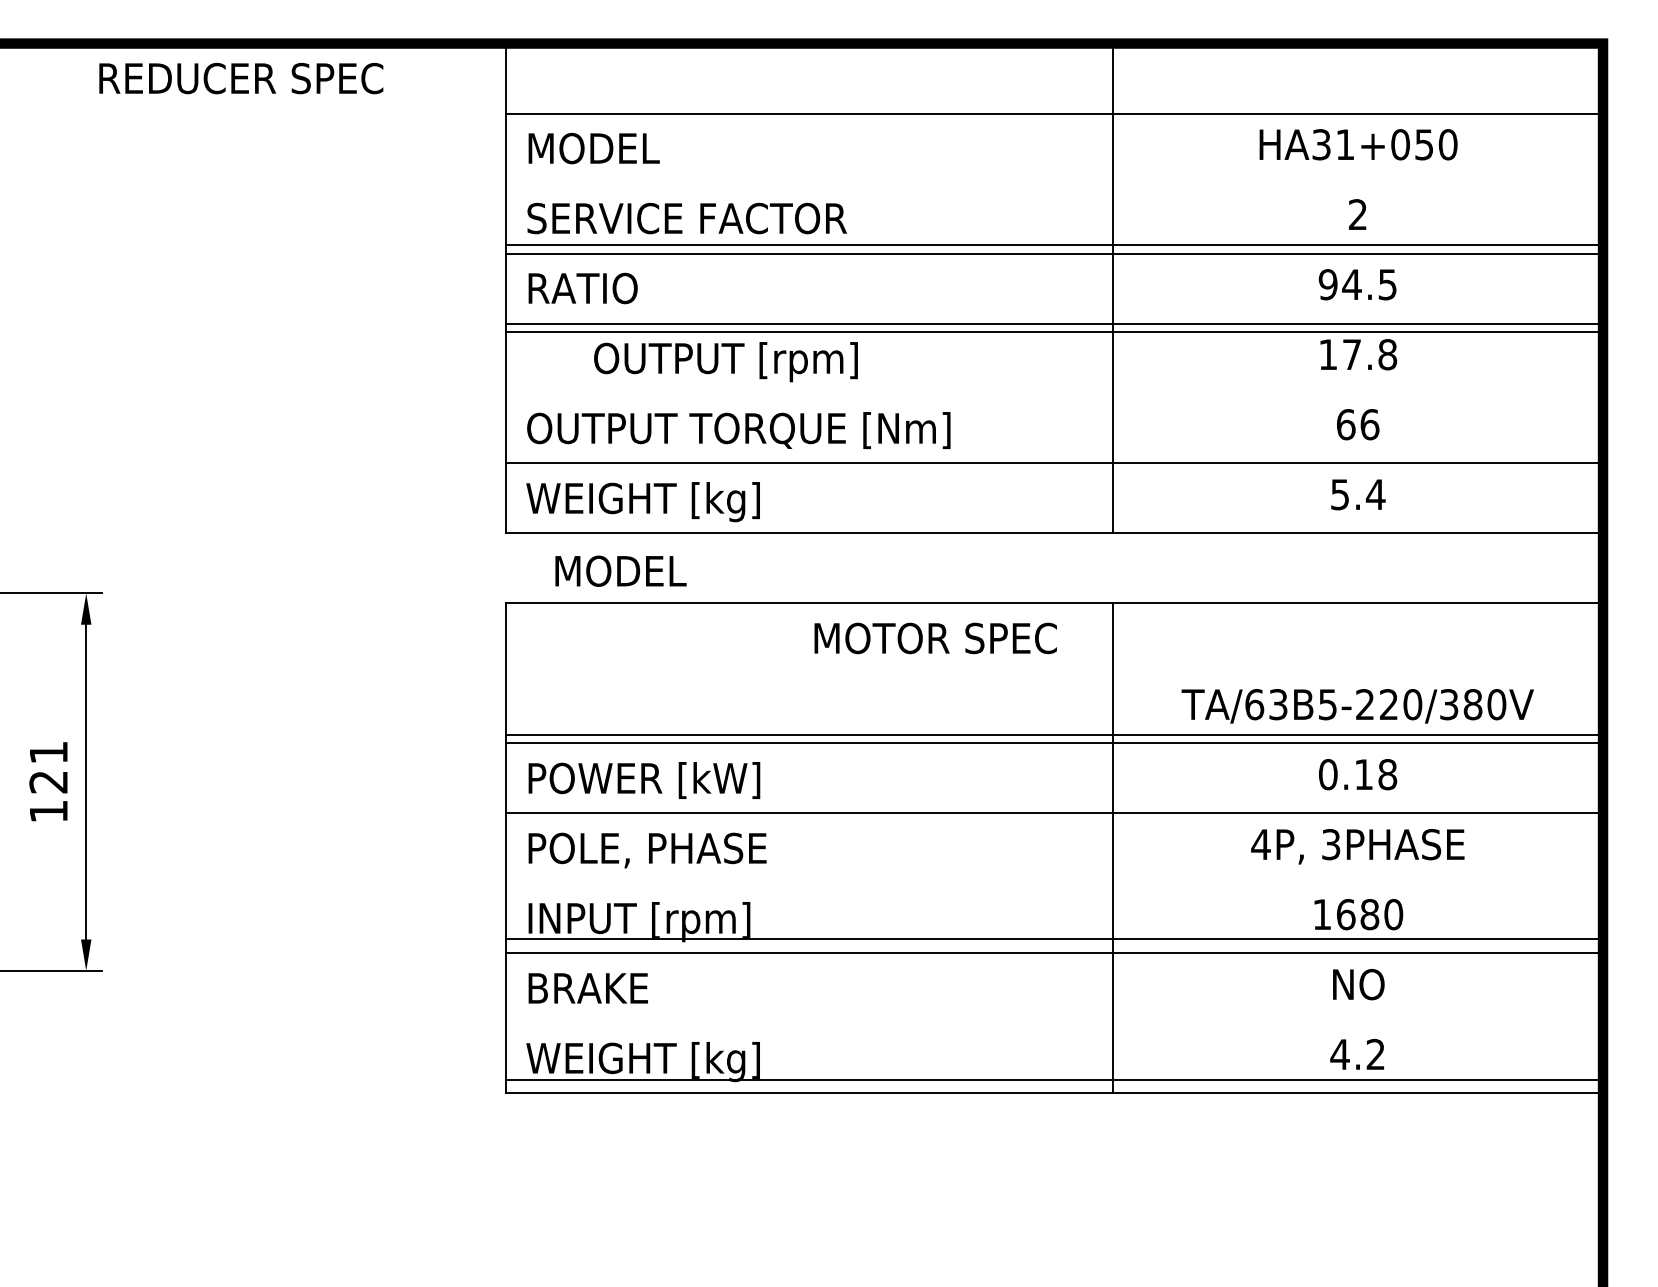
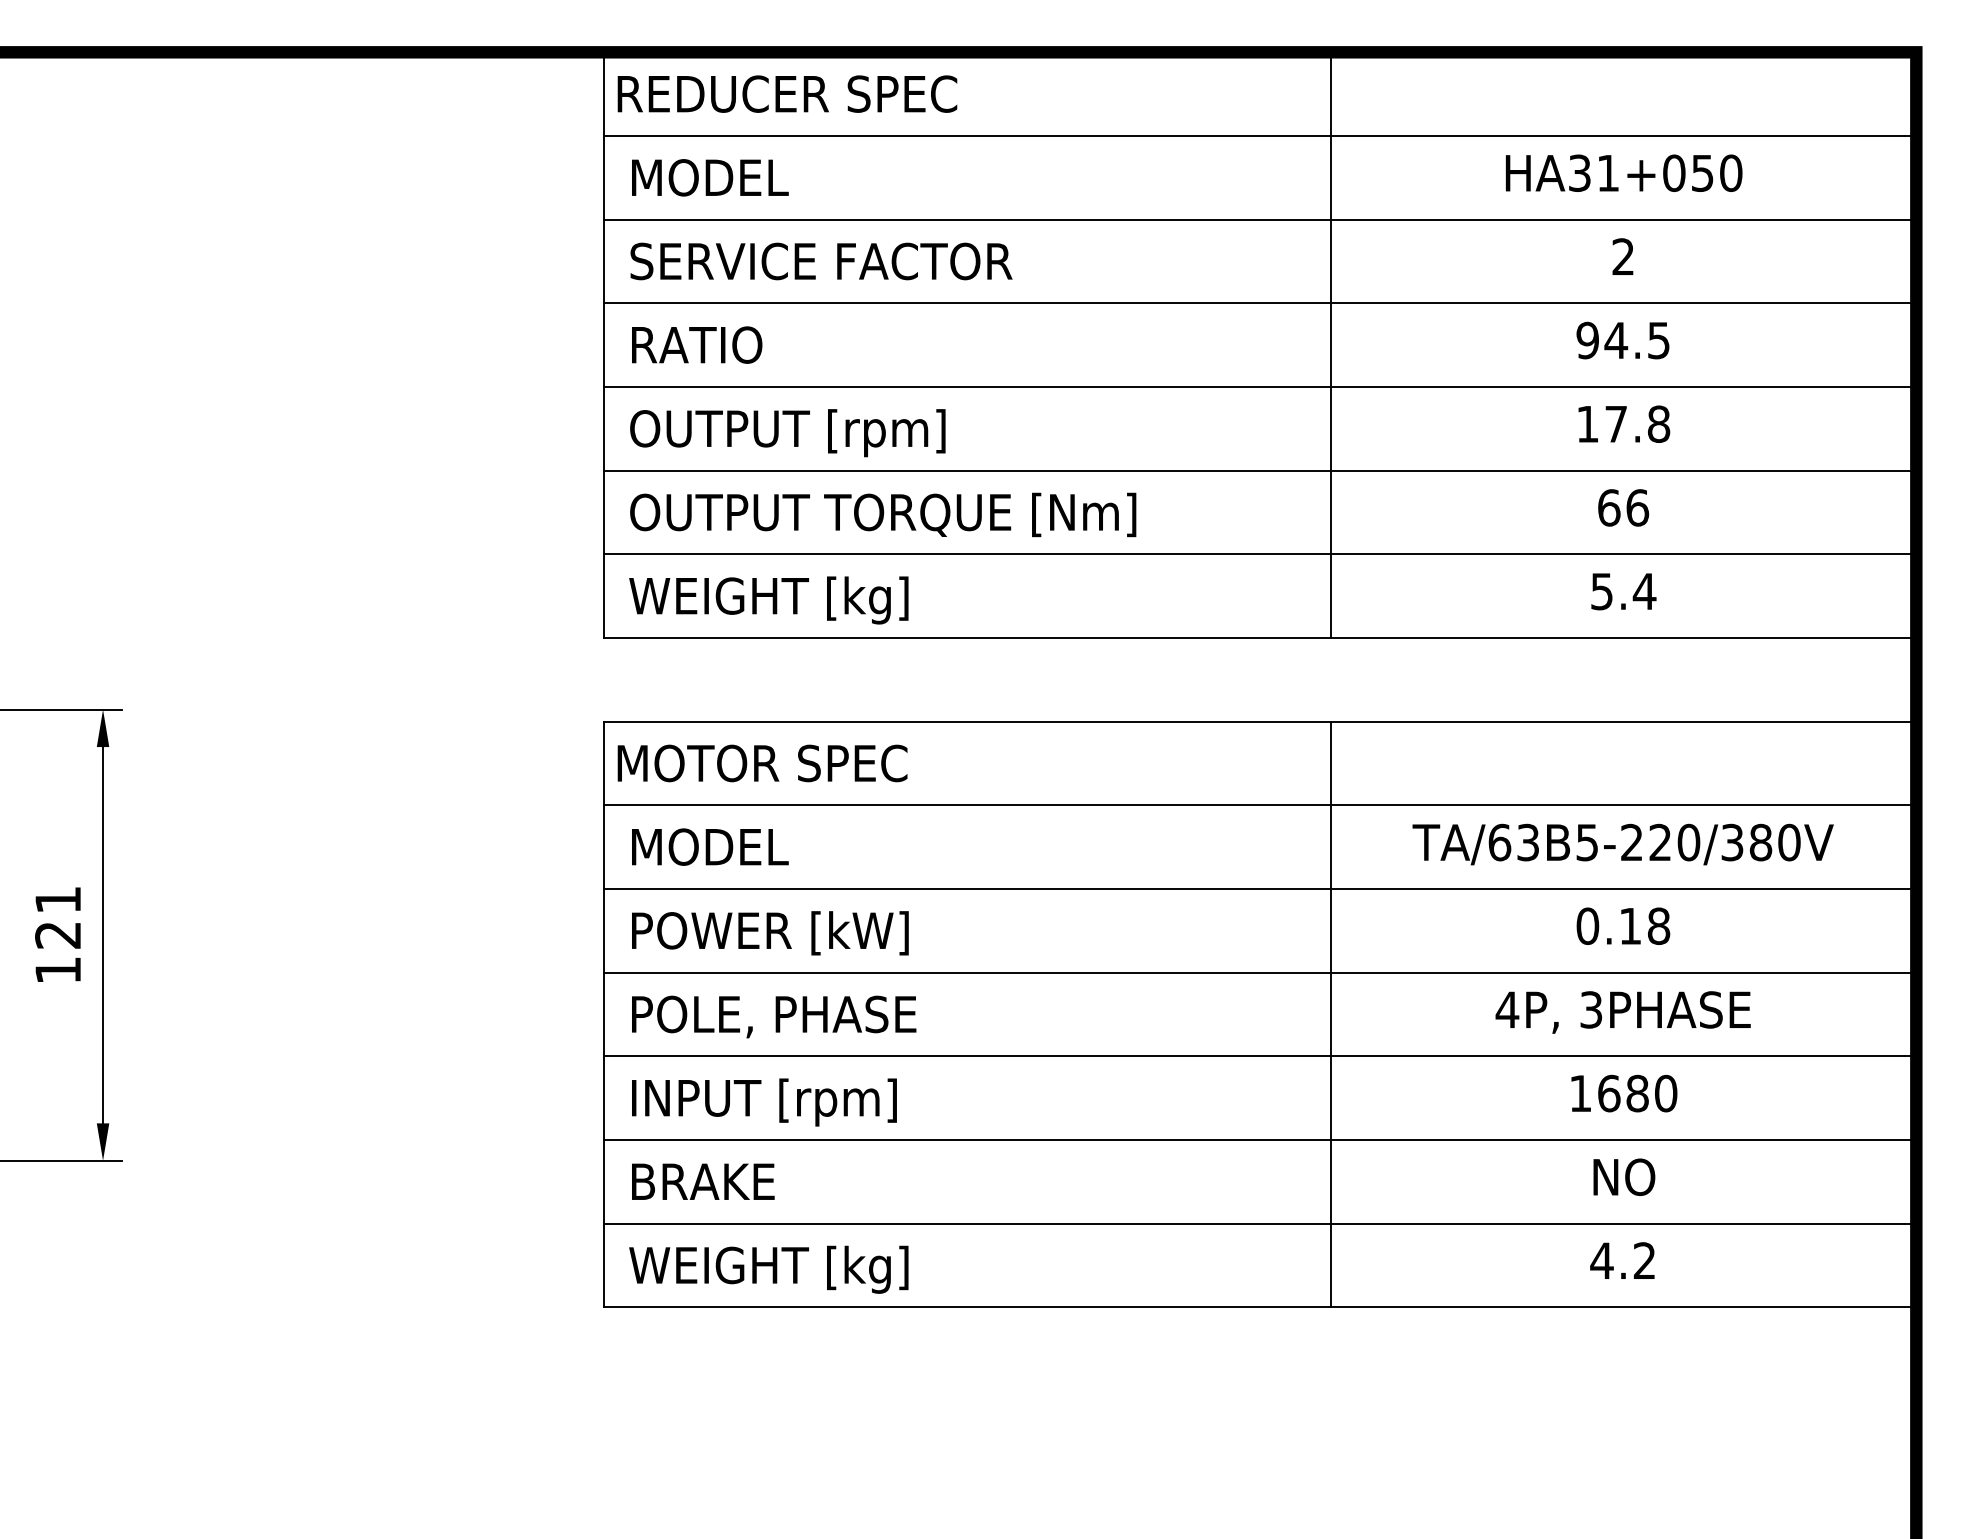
text: (241, 78) -> (787, 93), moved
line: (1054, 245) -> (1260, 219), moved
line: (1054, 331) -> (1260, 470), moved
text: (725, 362) -> (787, 433), moved
text: (621, 570) -> (710, 846), moved
text: (935, 638) -> (762, 763), moved
line: (1054, 735) -> (1260, 805), moved
line: (1054, 939) -> (1260, 1056), moved
line: (1054, 1080) -> (1260, 1223), moved

